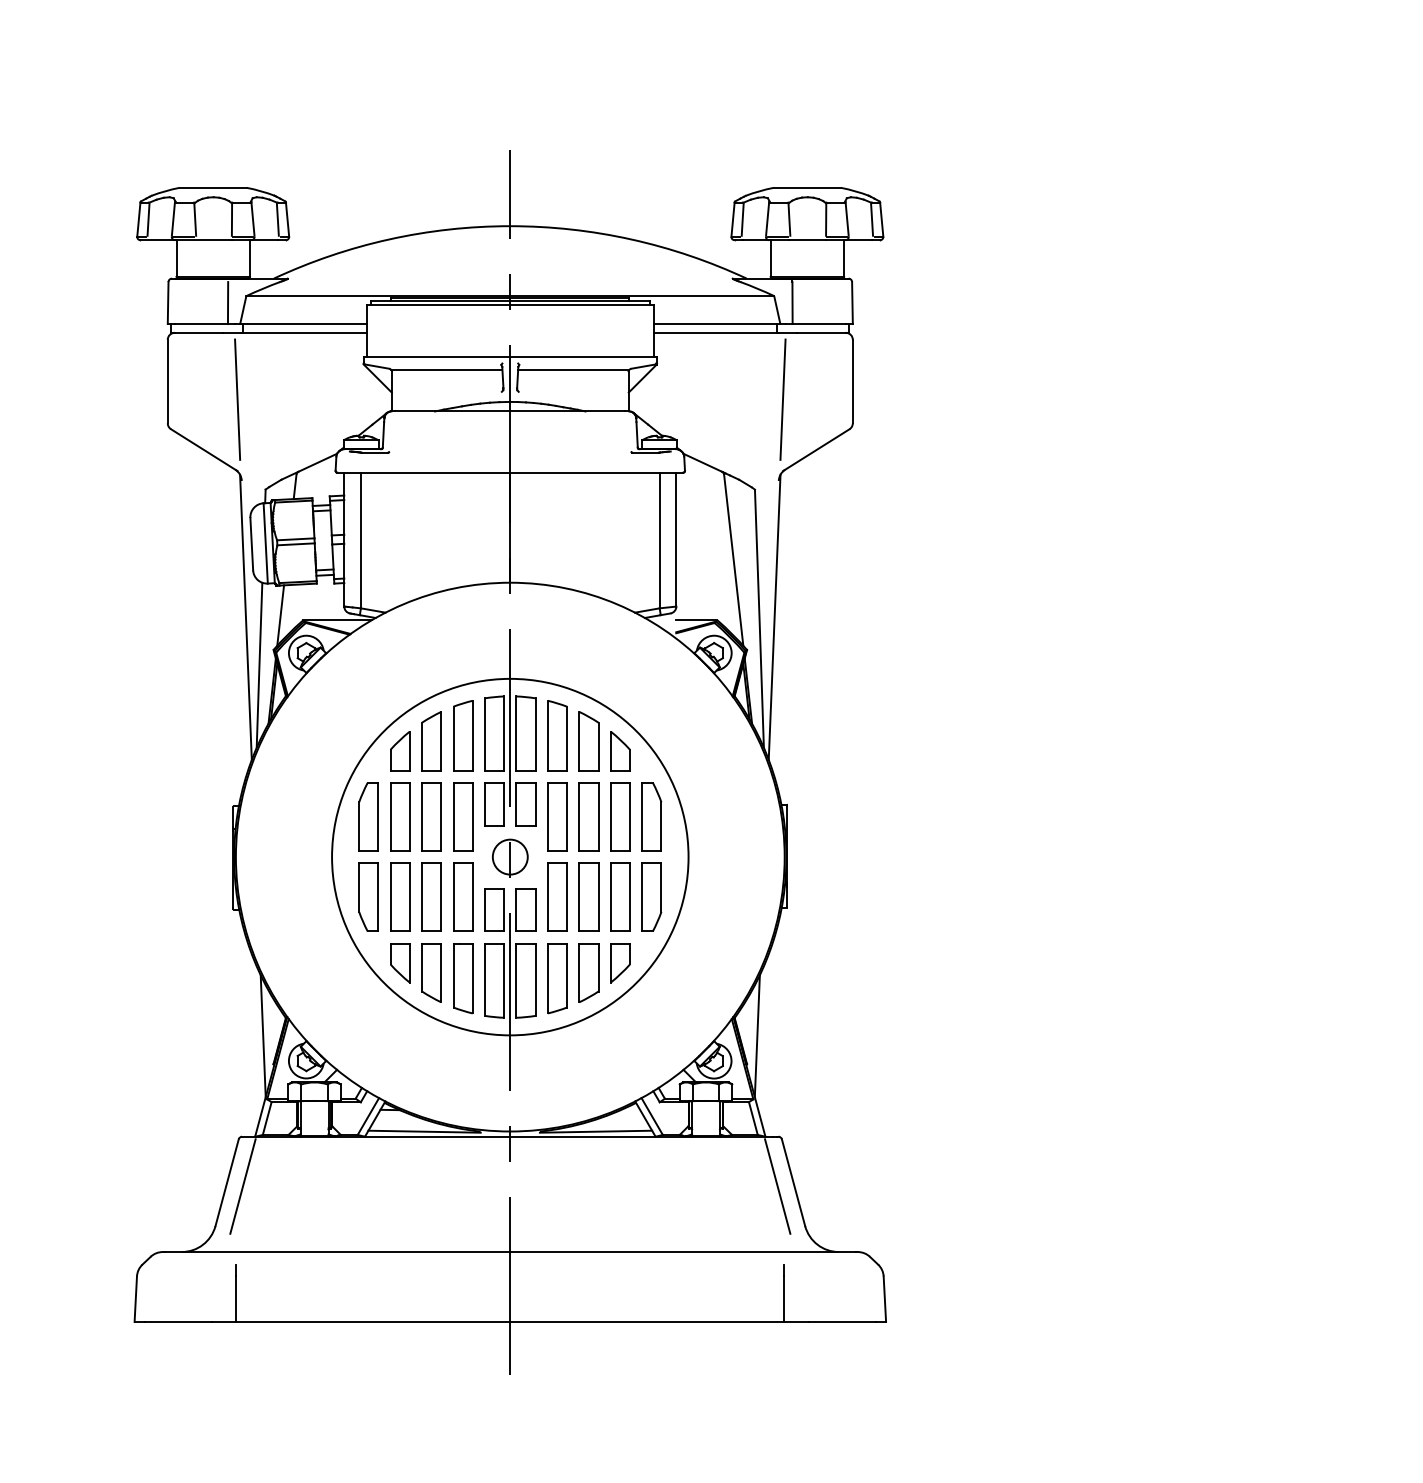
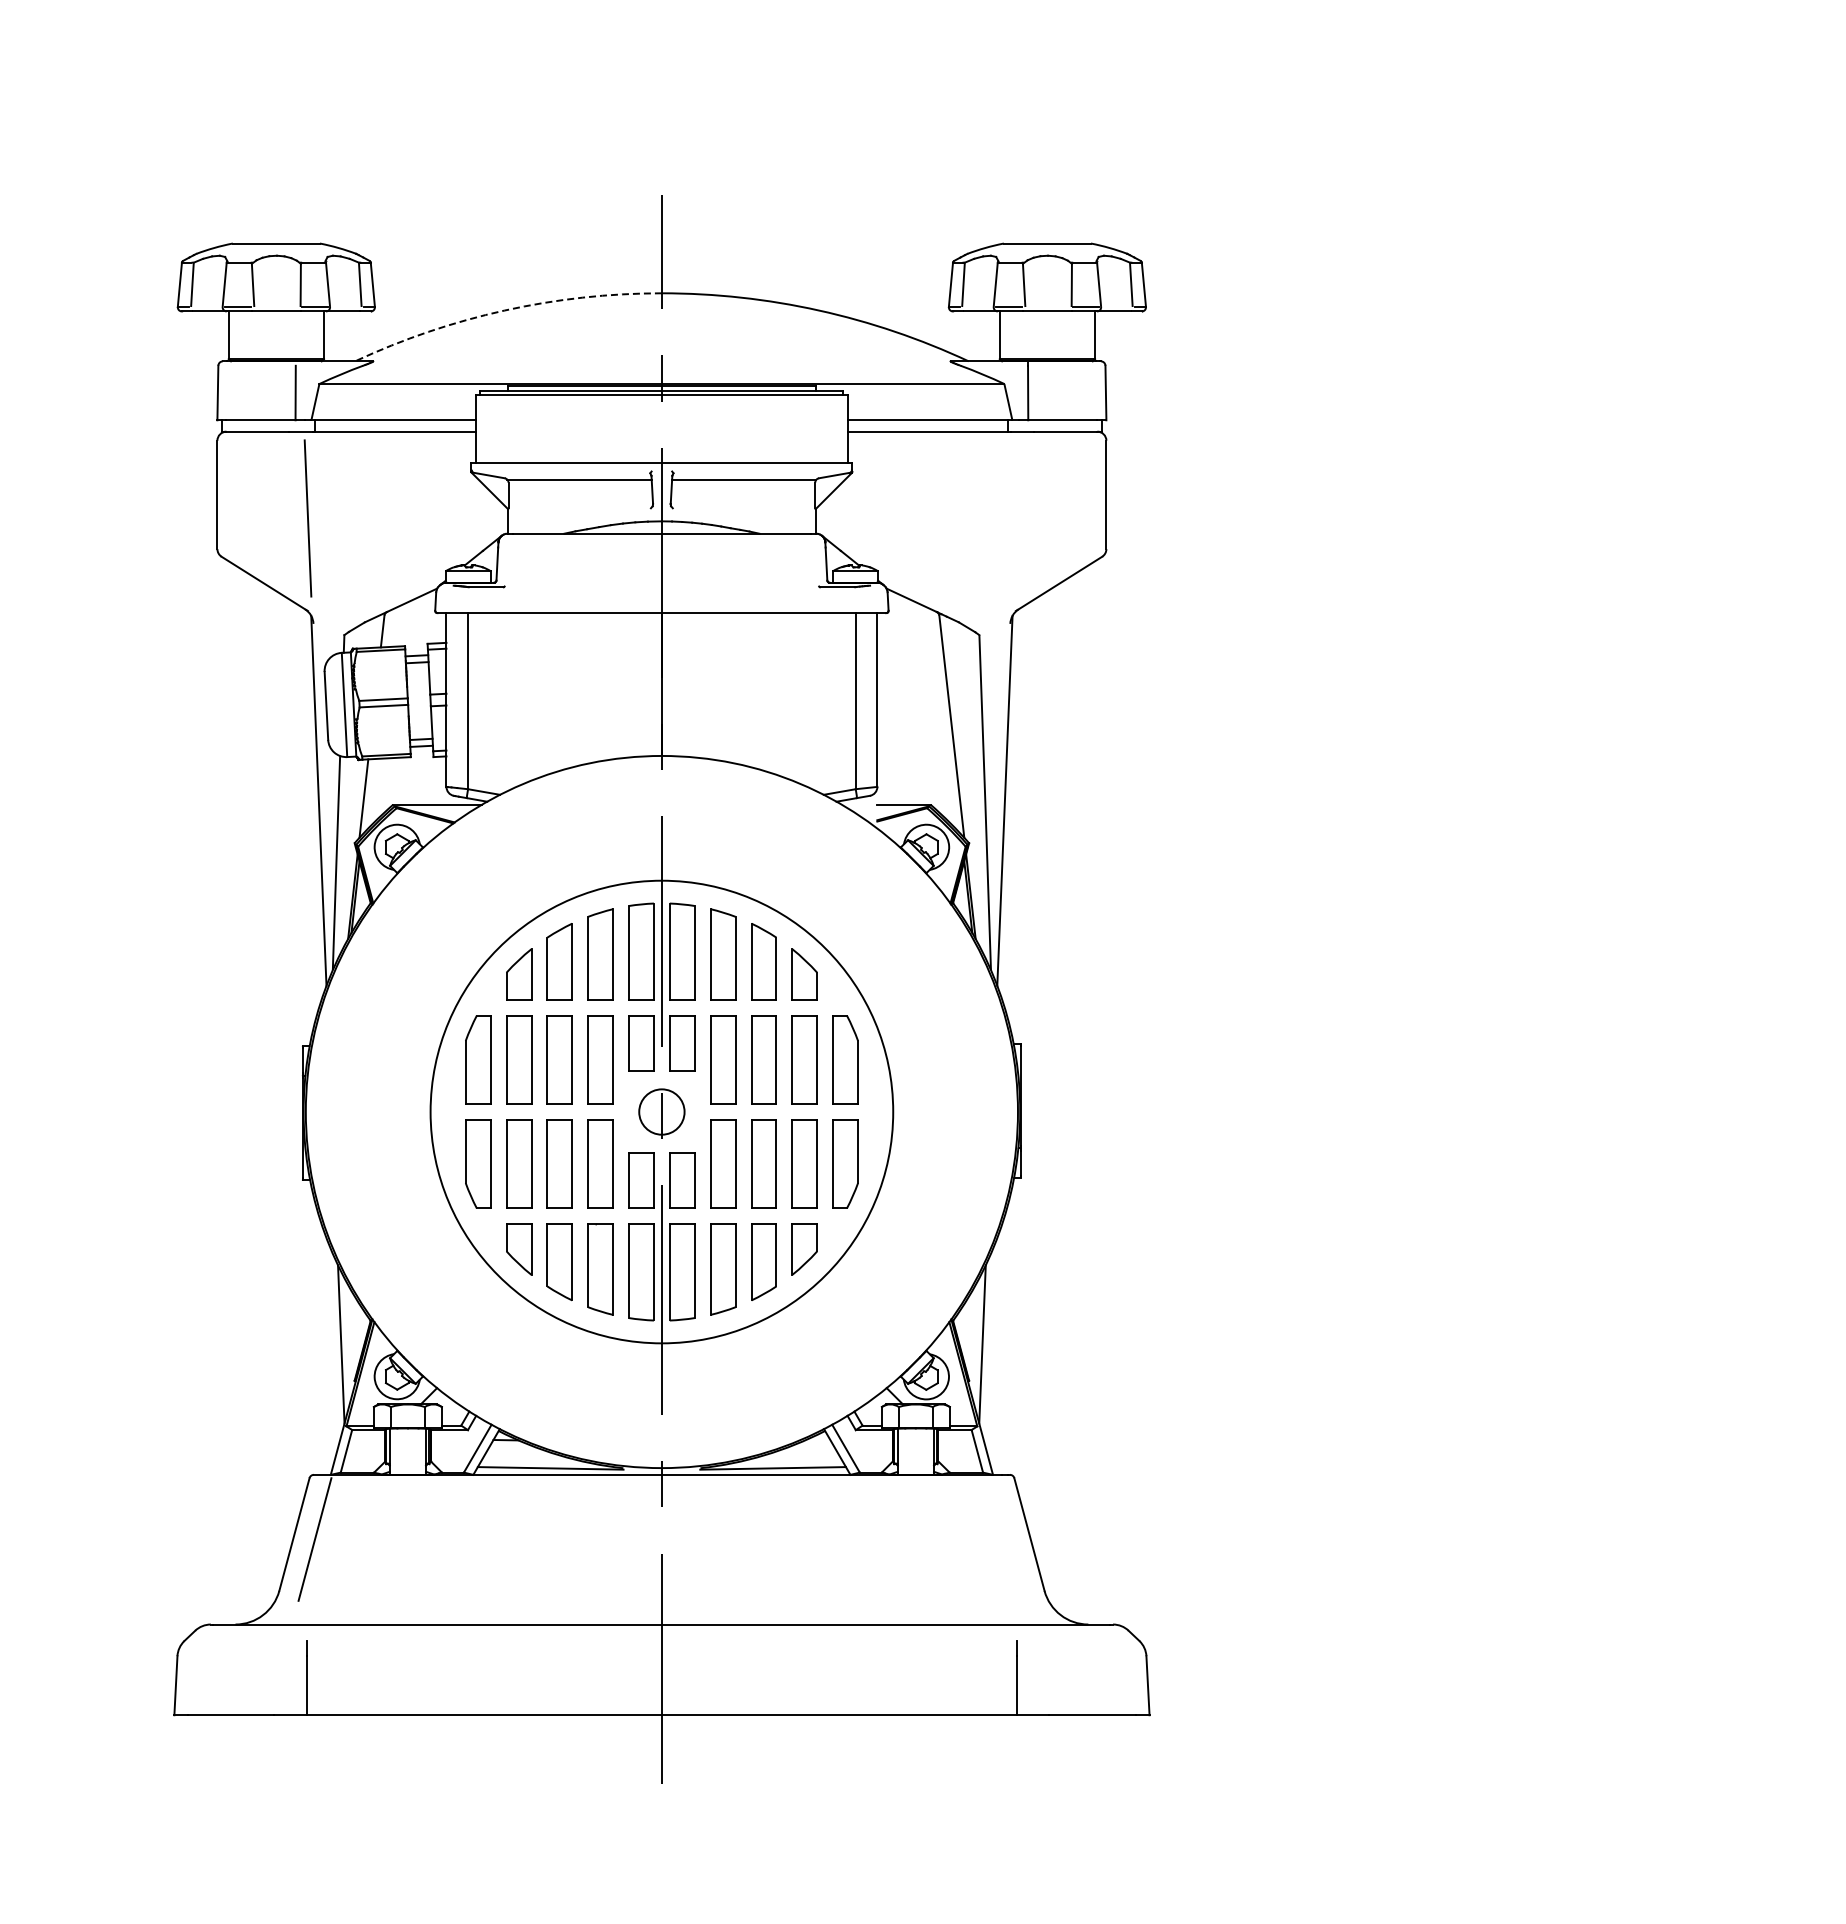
arc: (389, 239) -> (504, 310), solid -> dashed
line: (782, 399) -> (1015, 518), removed
line: (777, 1186) -> (1008, 1539), removed

